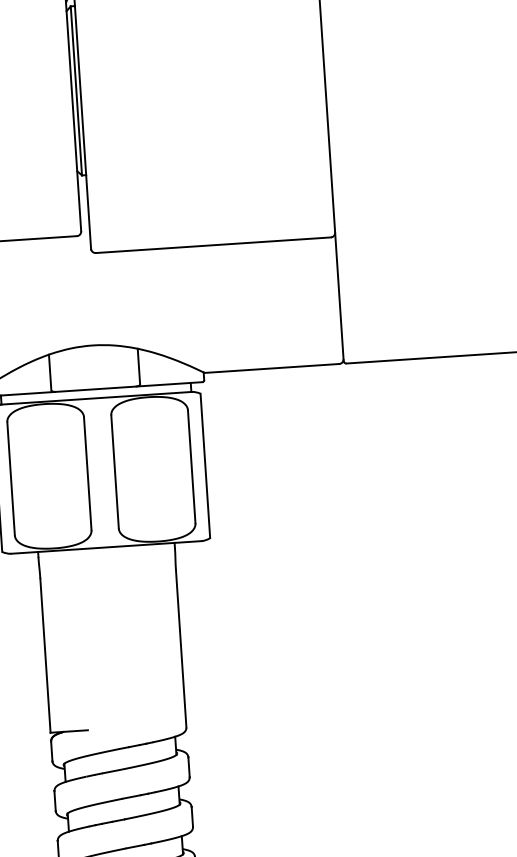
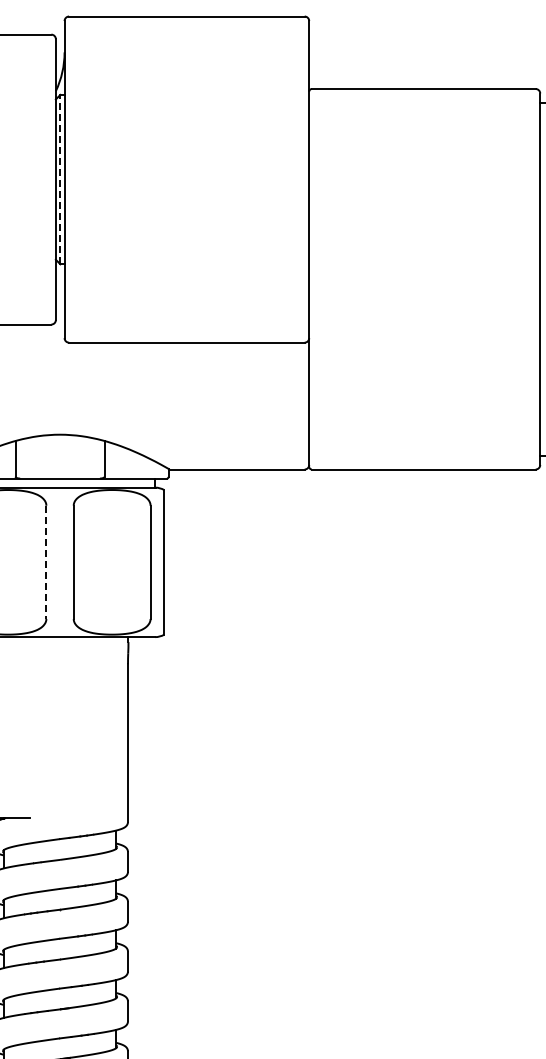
line: (76, 90) -> (60, 179), solid -> dashed
line: (87, 473) -> (46, 562), solid -> dashed

